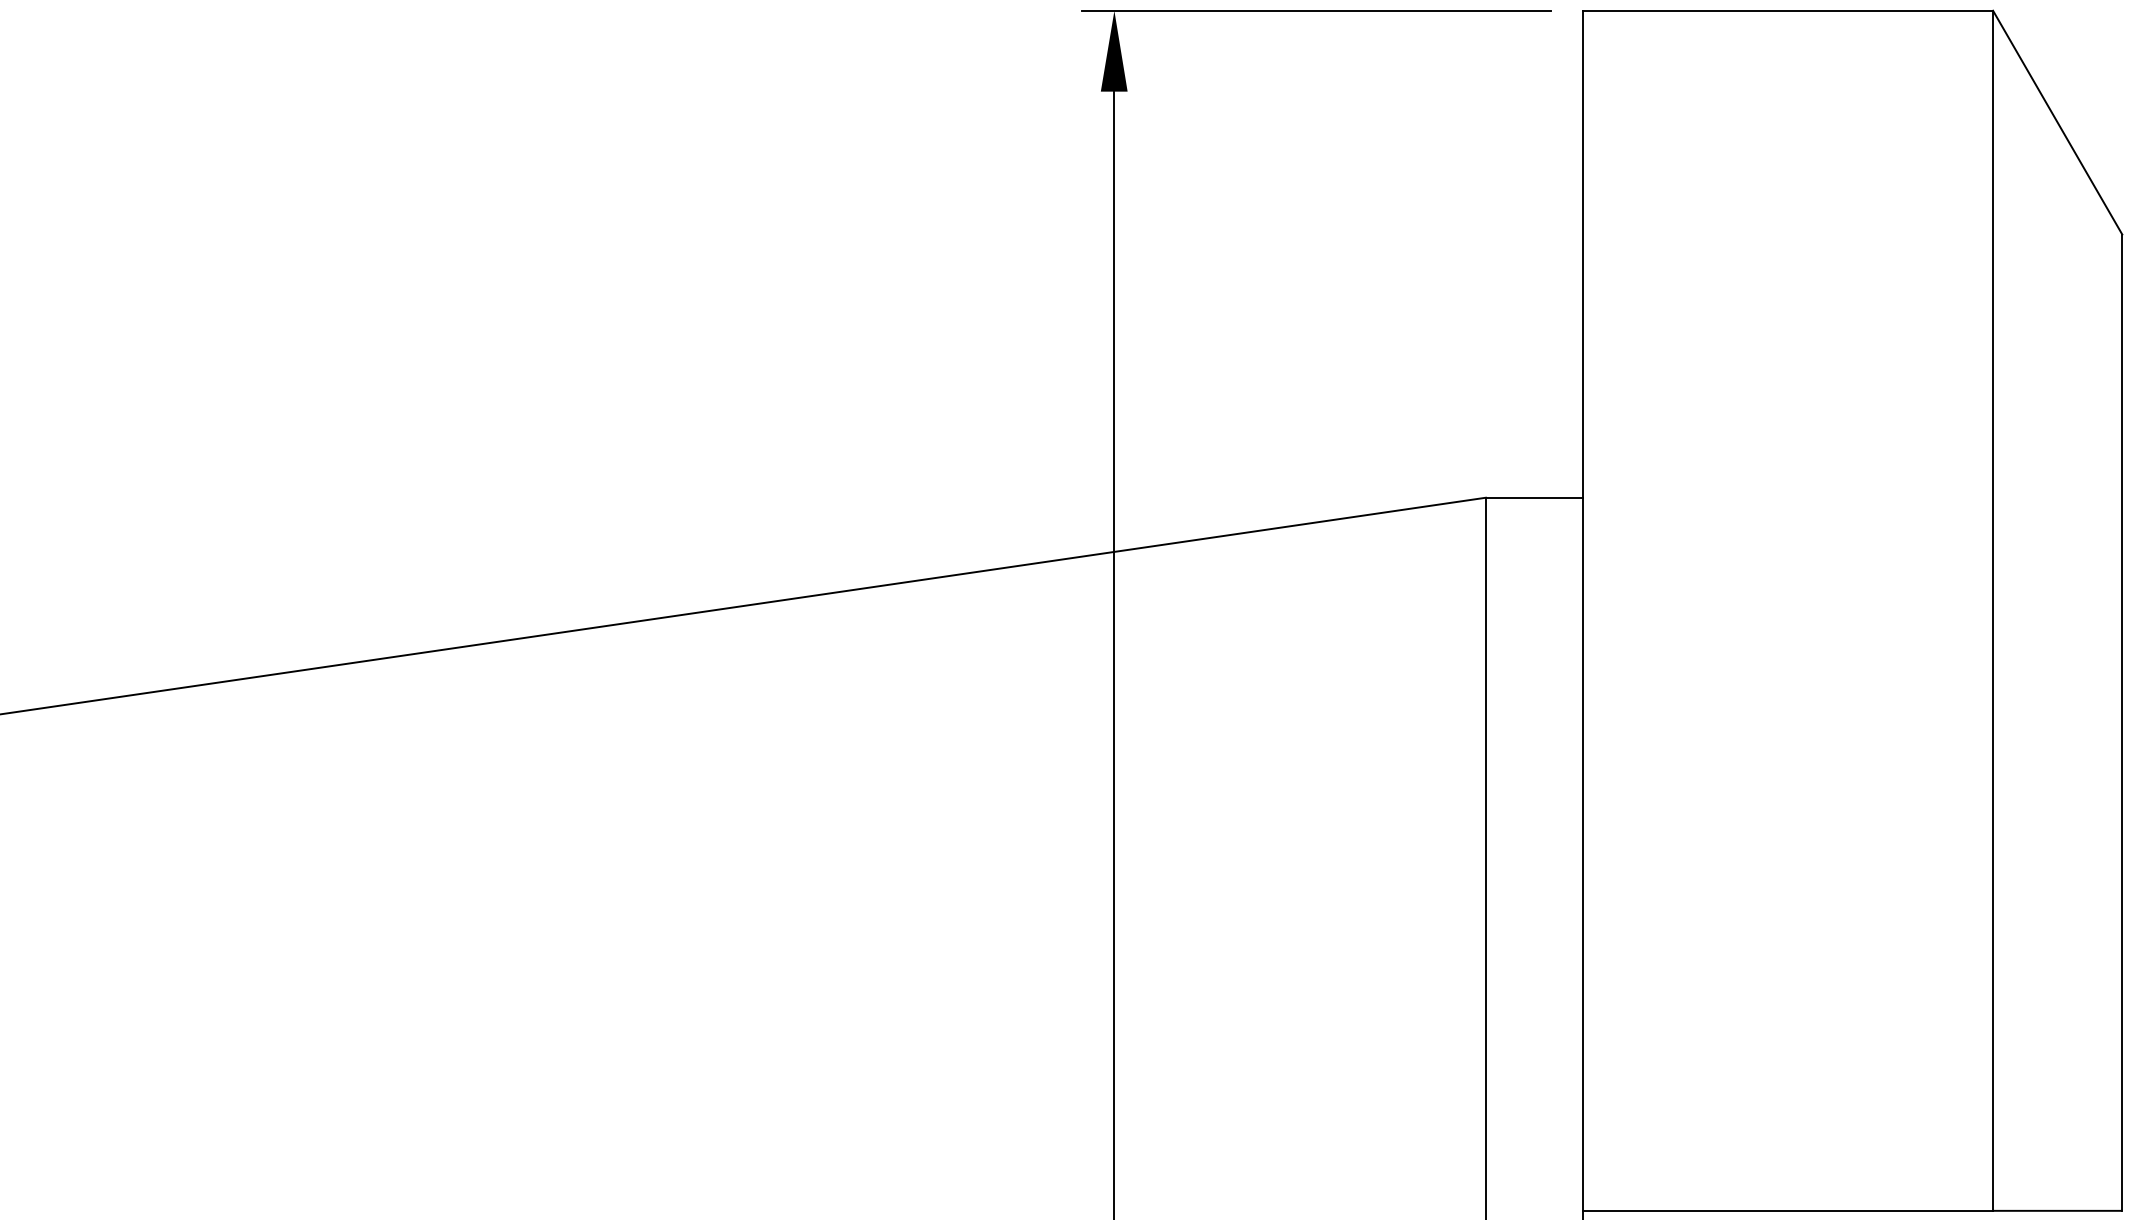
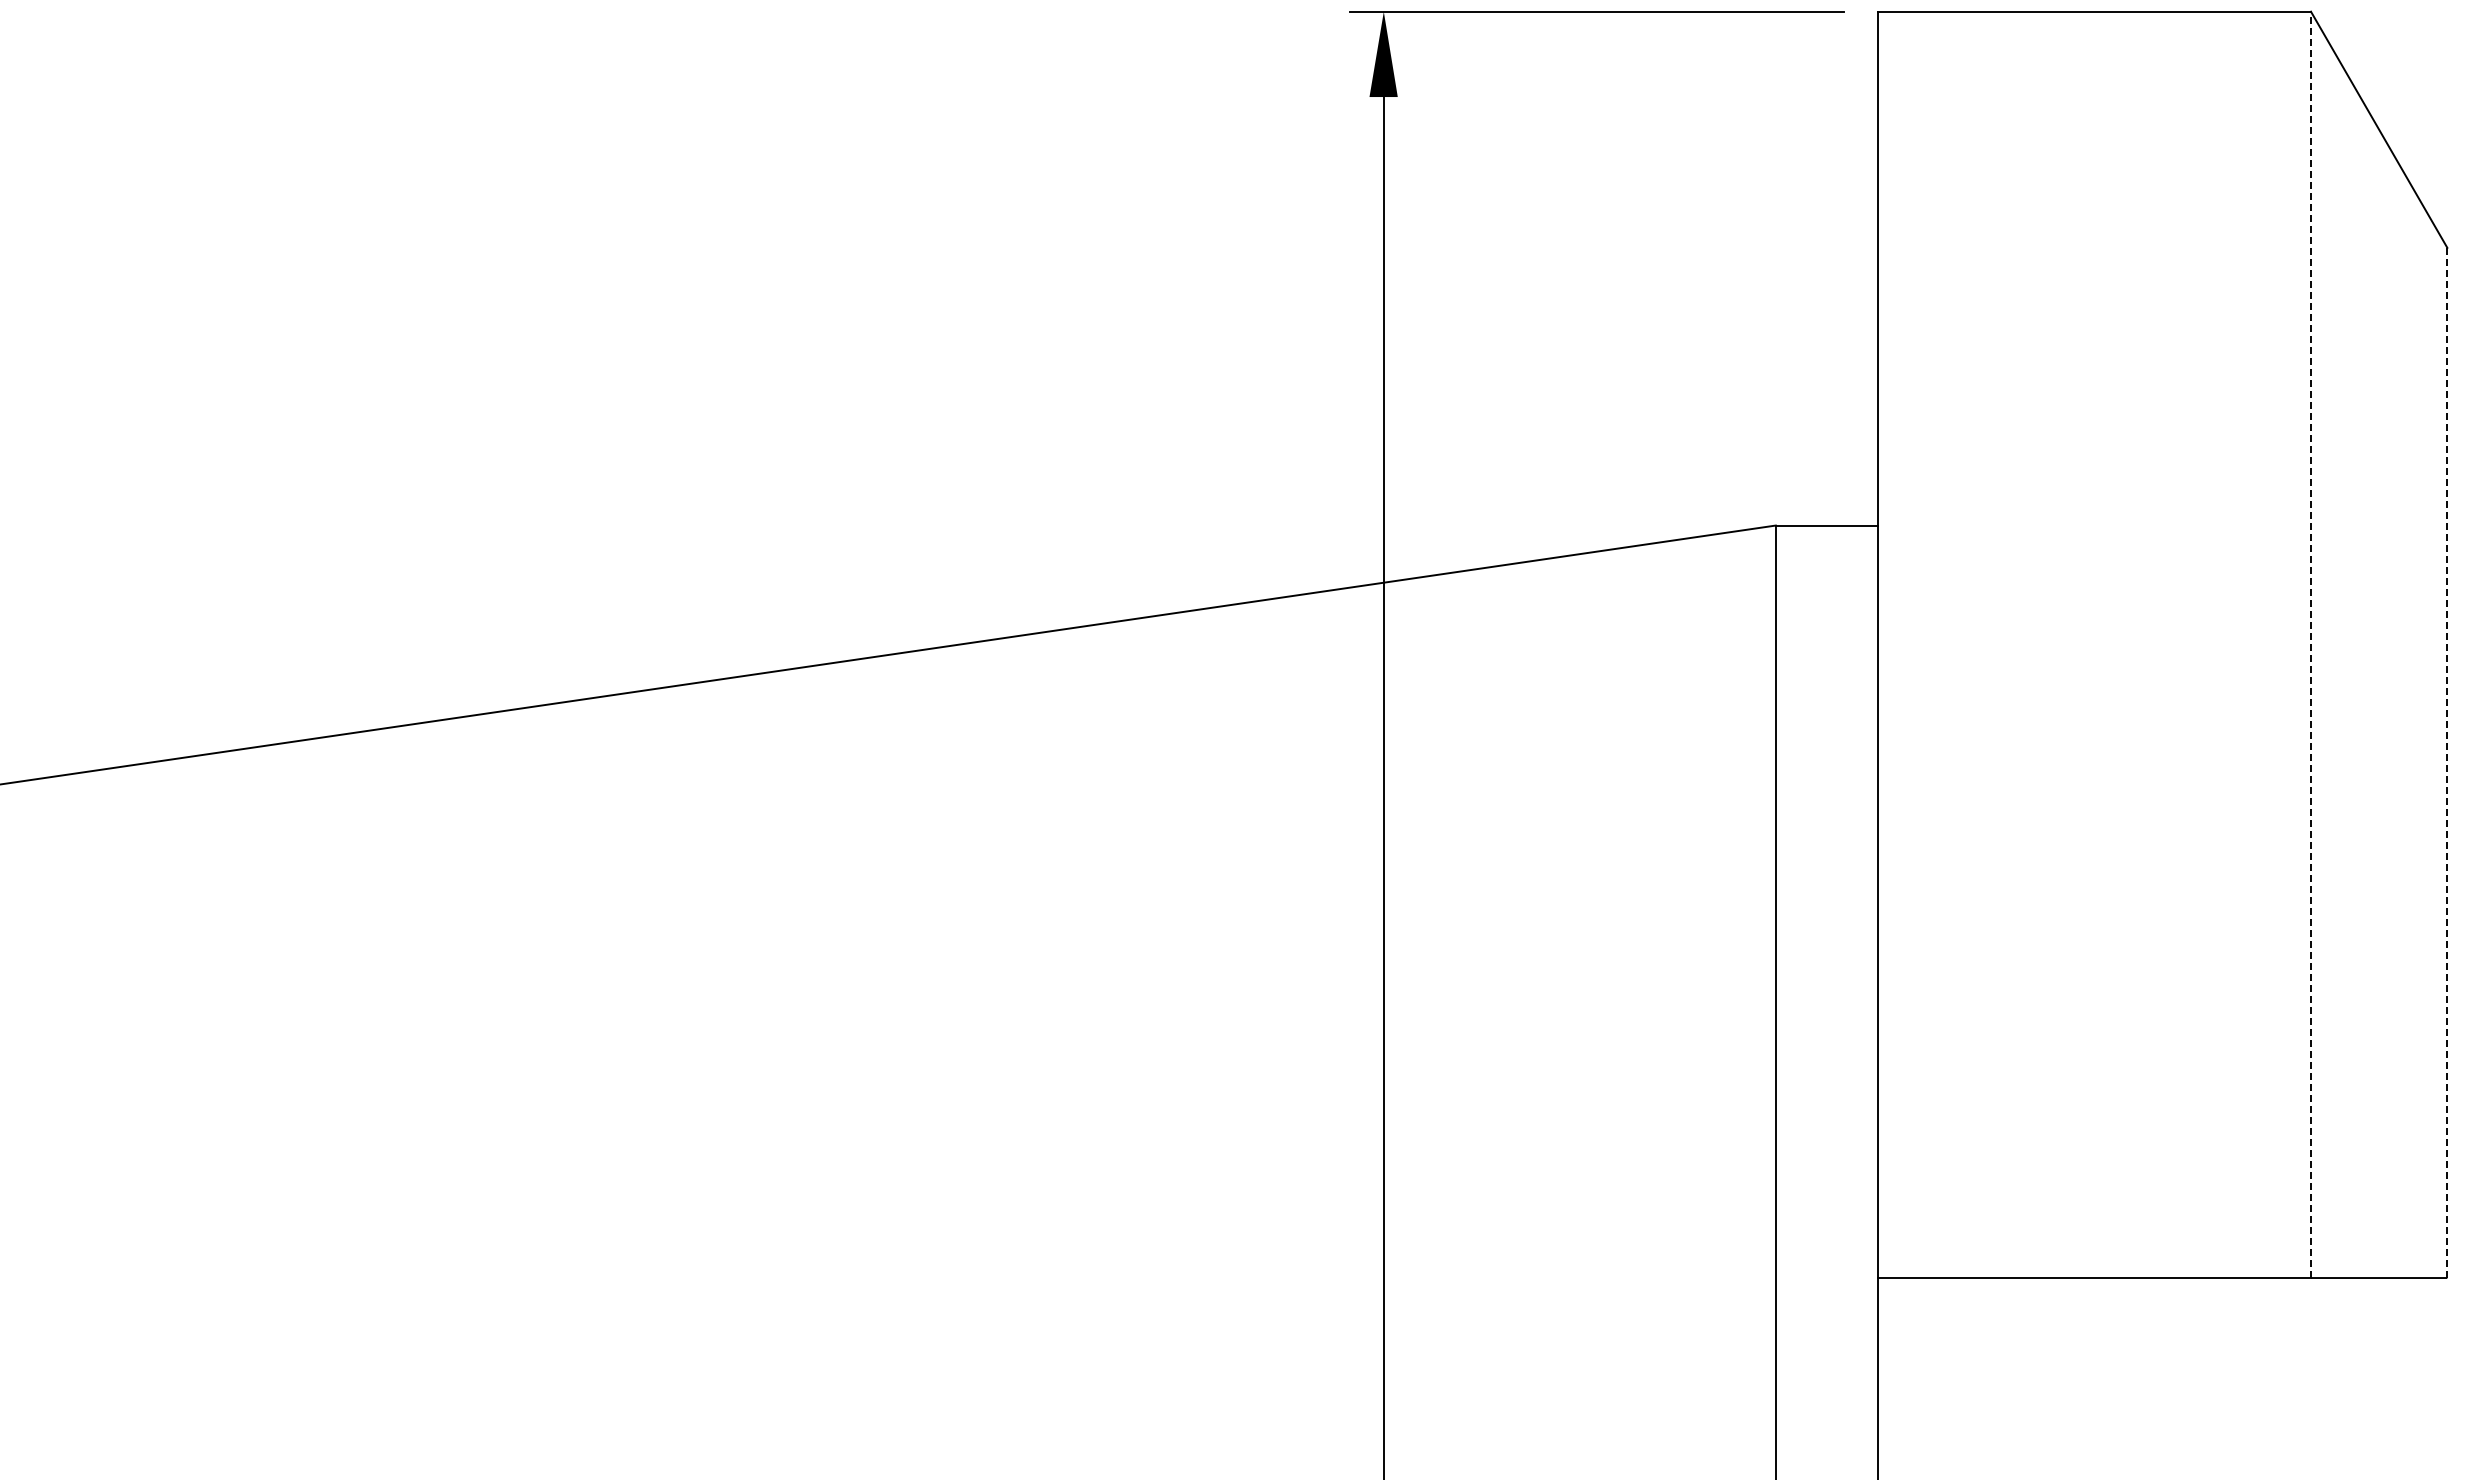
line: (1993, 610) -> (2311, 644), solid -> dashed
line: (2122, 722) -> (2447, 762), solid -> dashed

